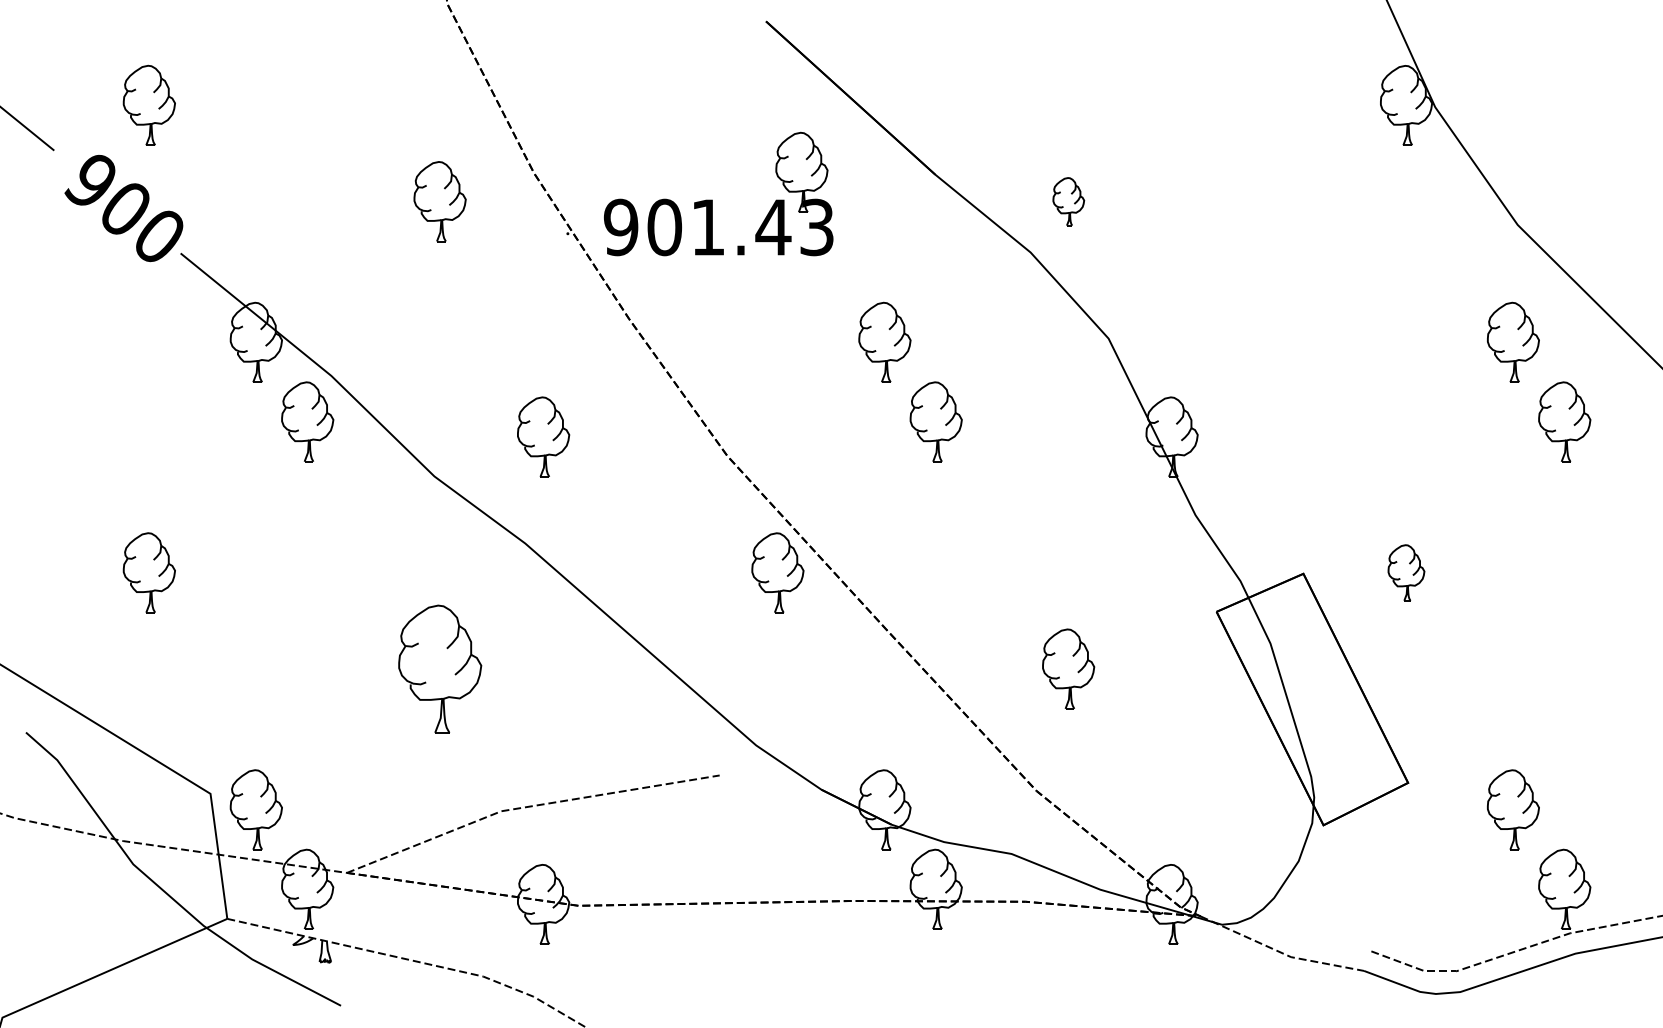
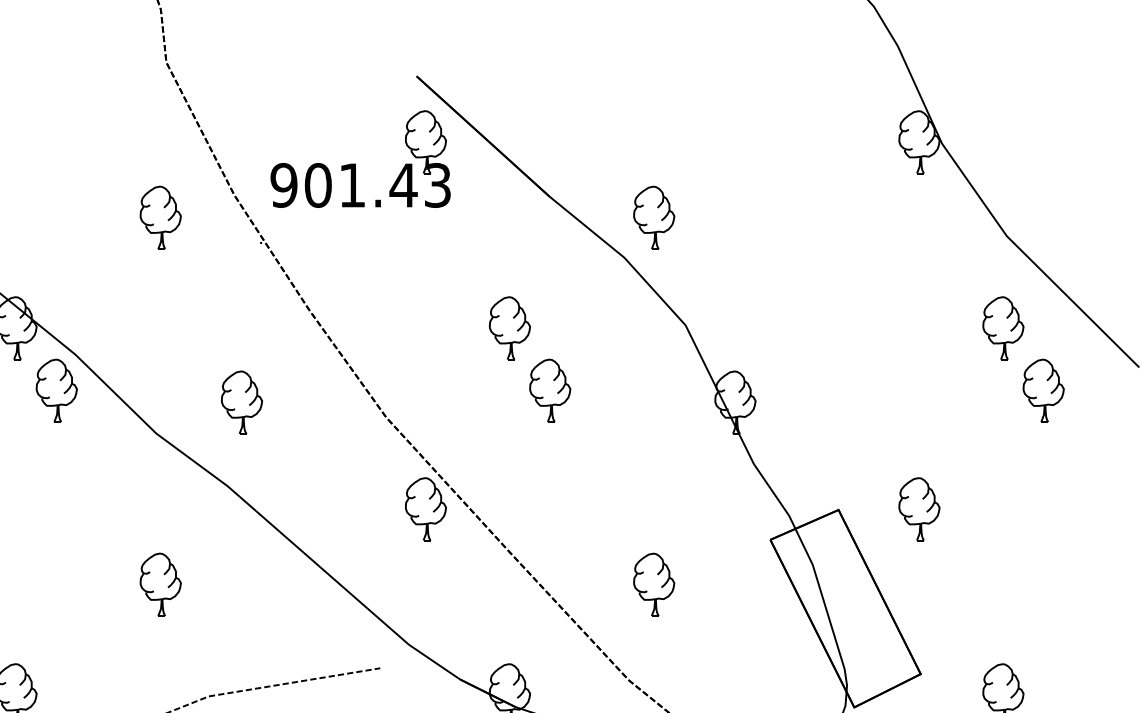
part: (712, 199) -> (355, 163), moved
part: (1068, 201) -> (654, 217), size x1.67
part: (1406, 572) -> (919, 508), size x1.43
part: (439, 668) -> (160, 584), size x0.62

